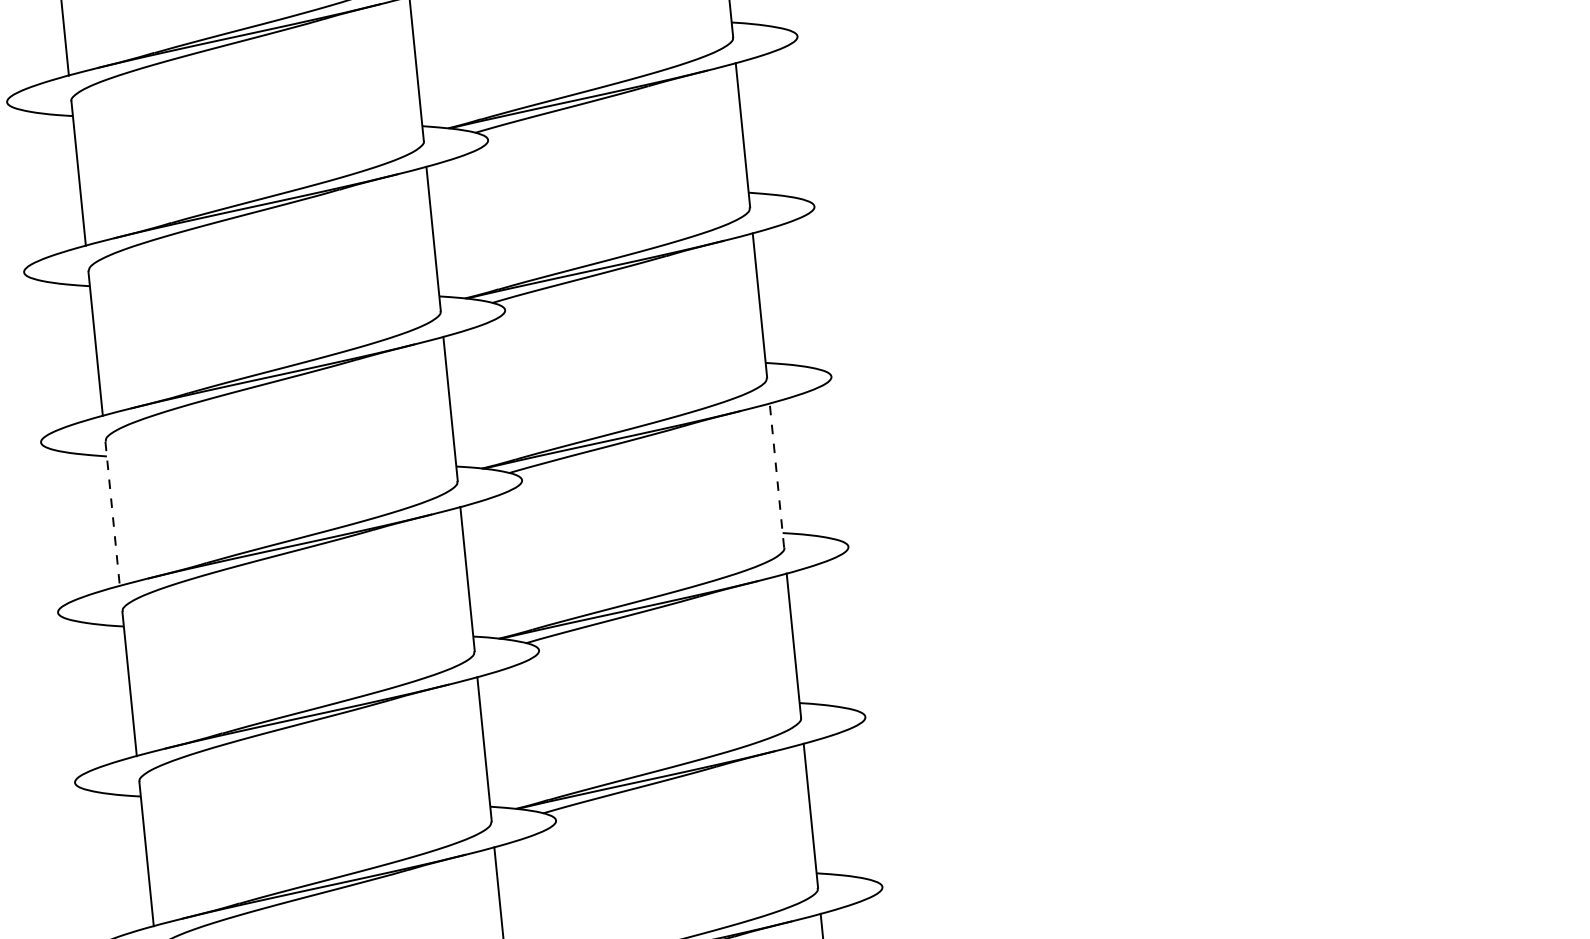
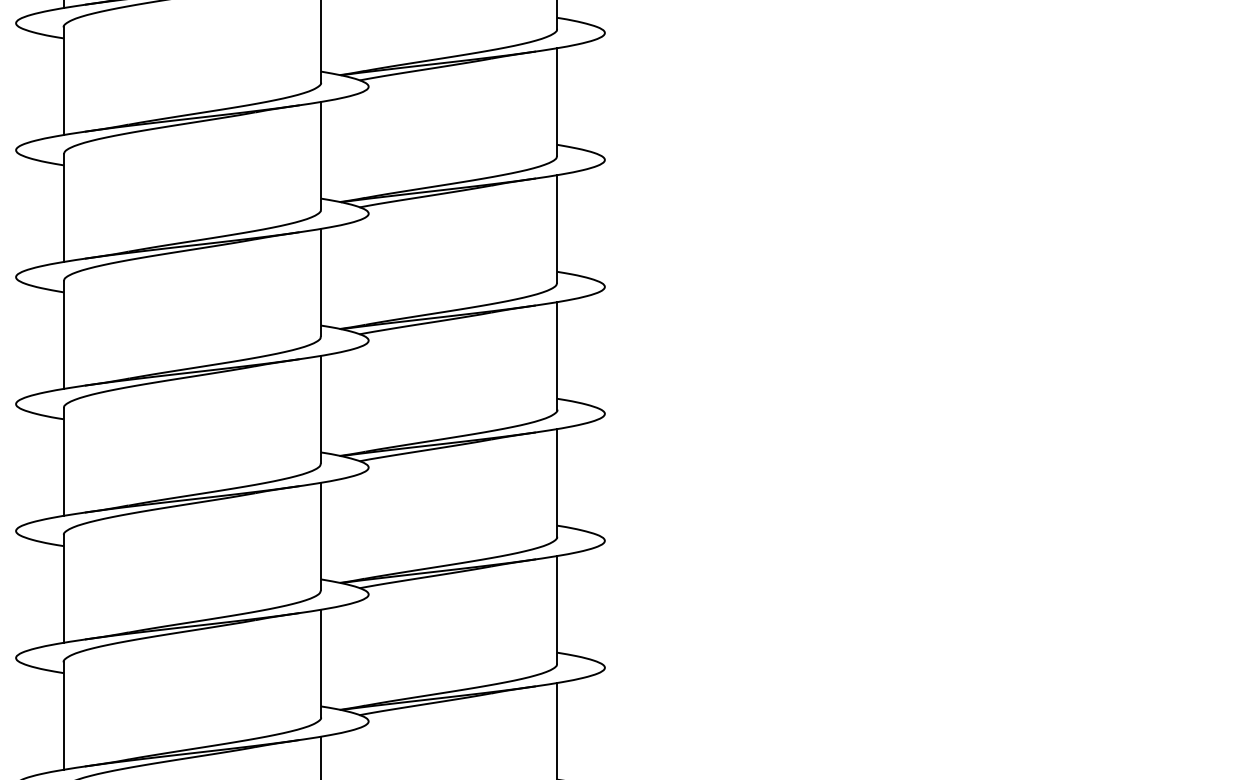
line: (777, 475) -> (557, 355), dashed -> solid
line: (112, 514) -> (63, 335), dashed -> solid

